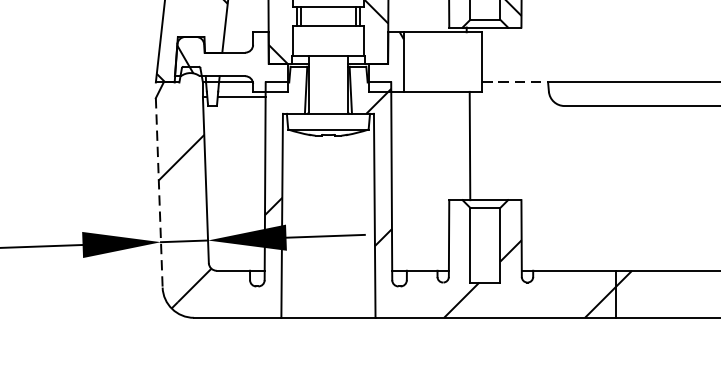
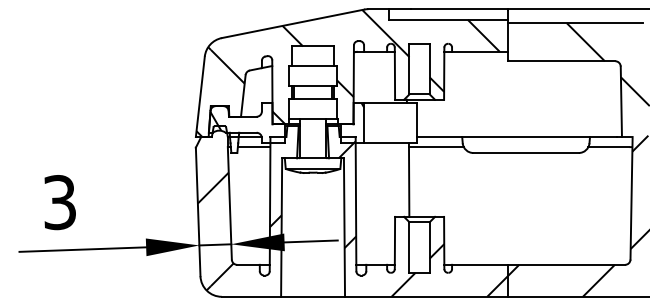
line: (516, 83) -> (440, 137), dashed -> solid
line: (508, 97) -> (435, 147), added
line: (159, 193) -> (198, 212), dashed -> solid

